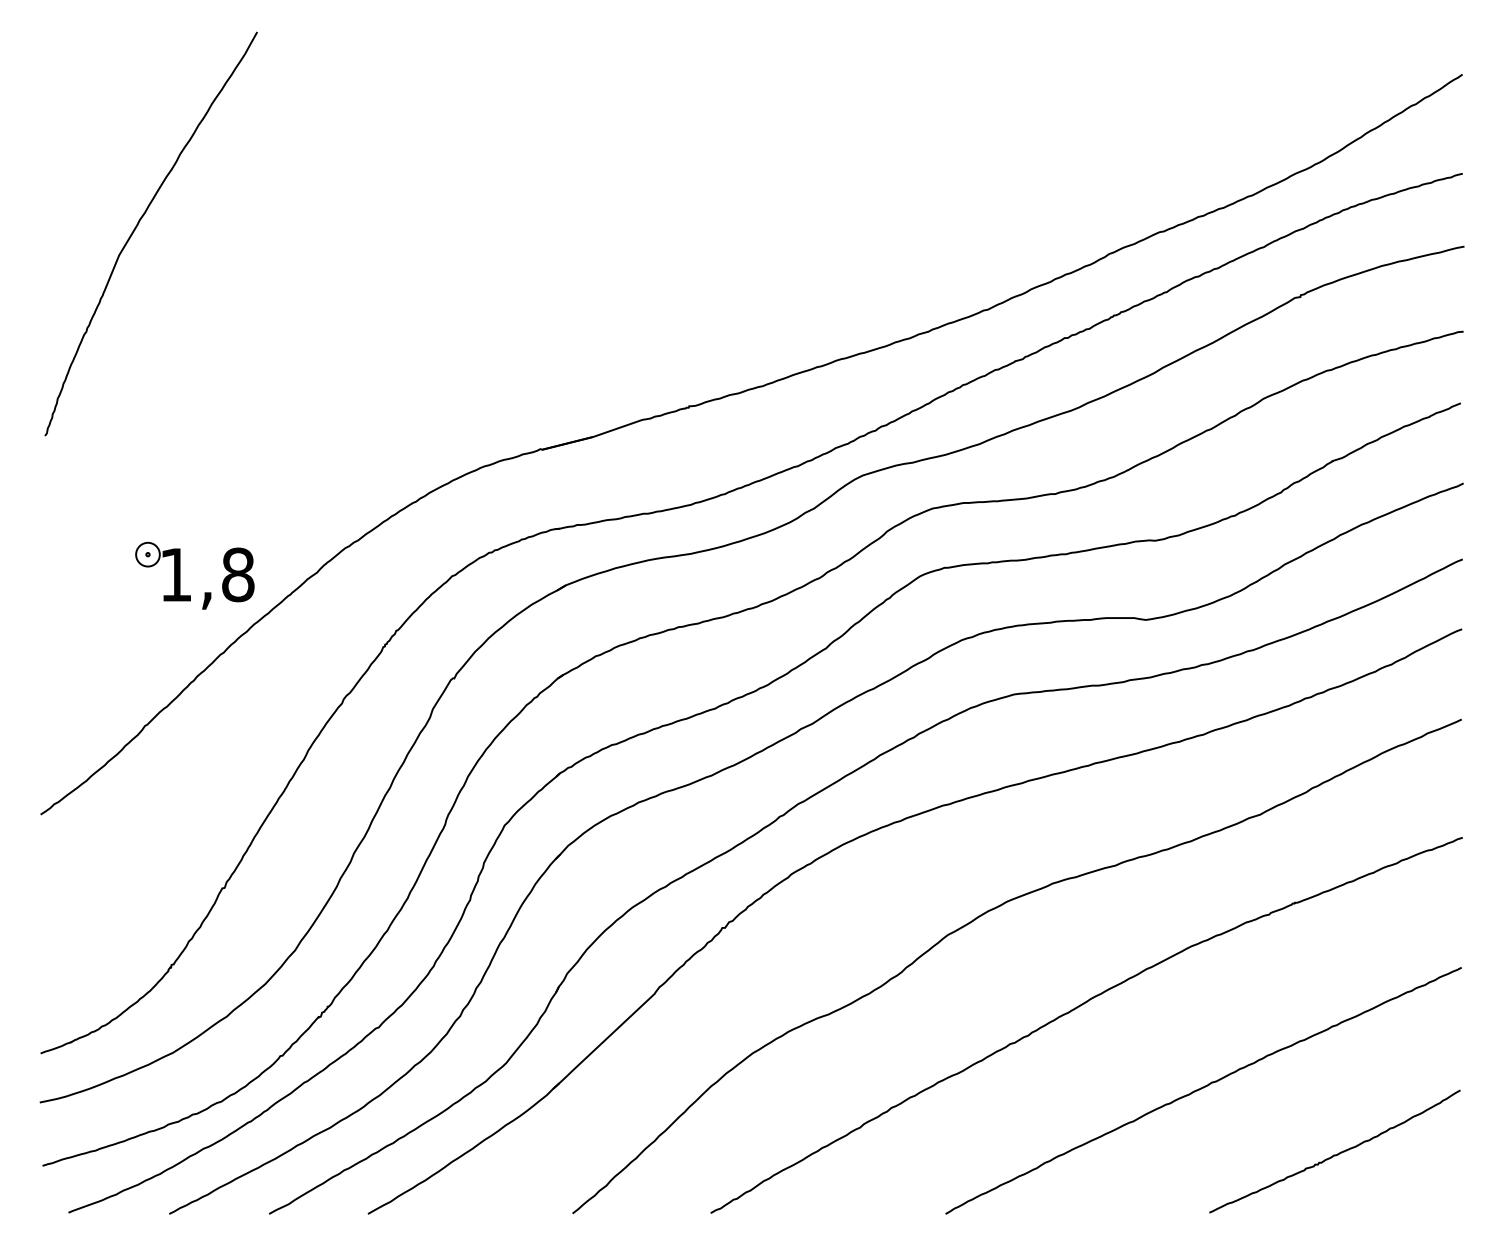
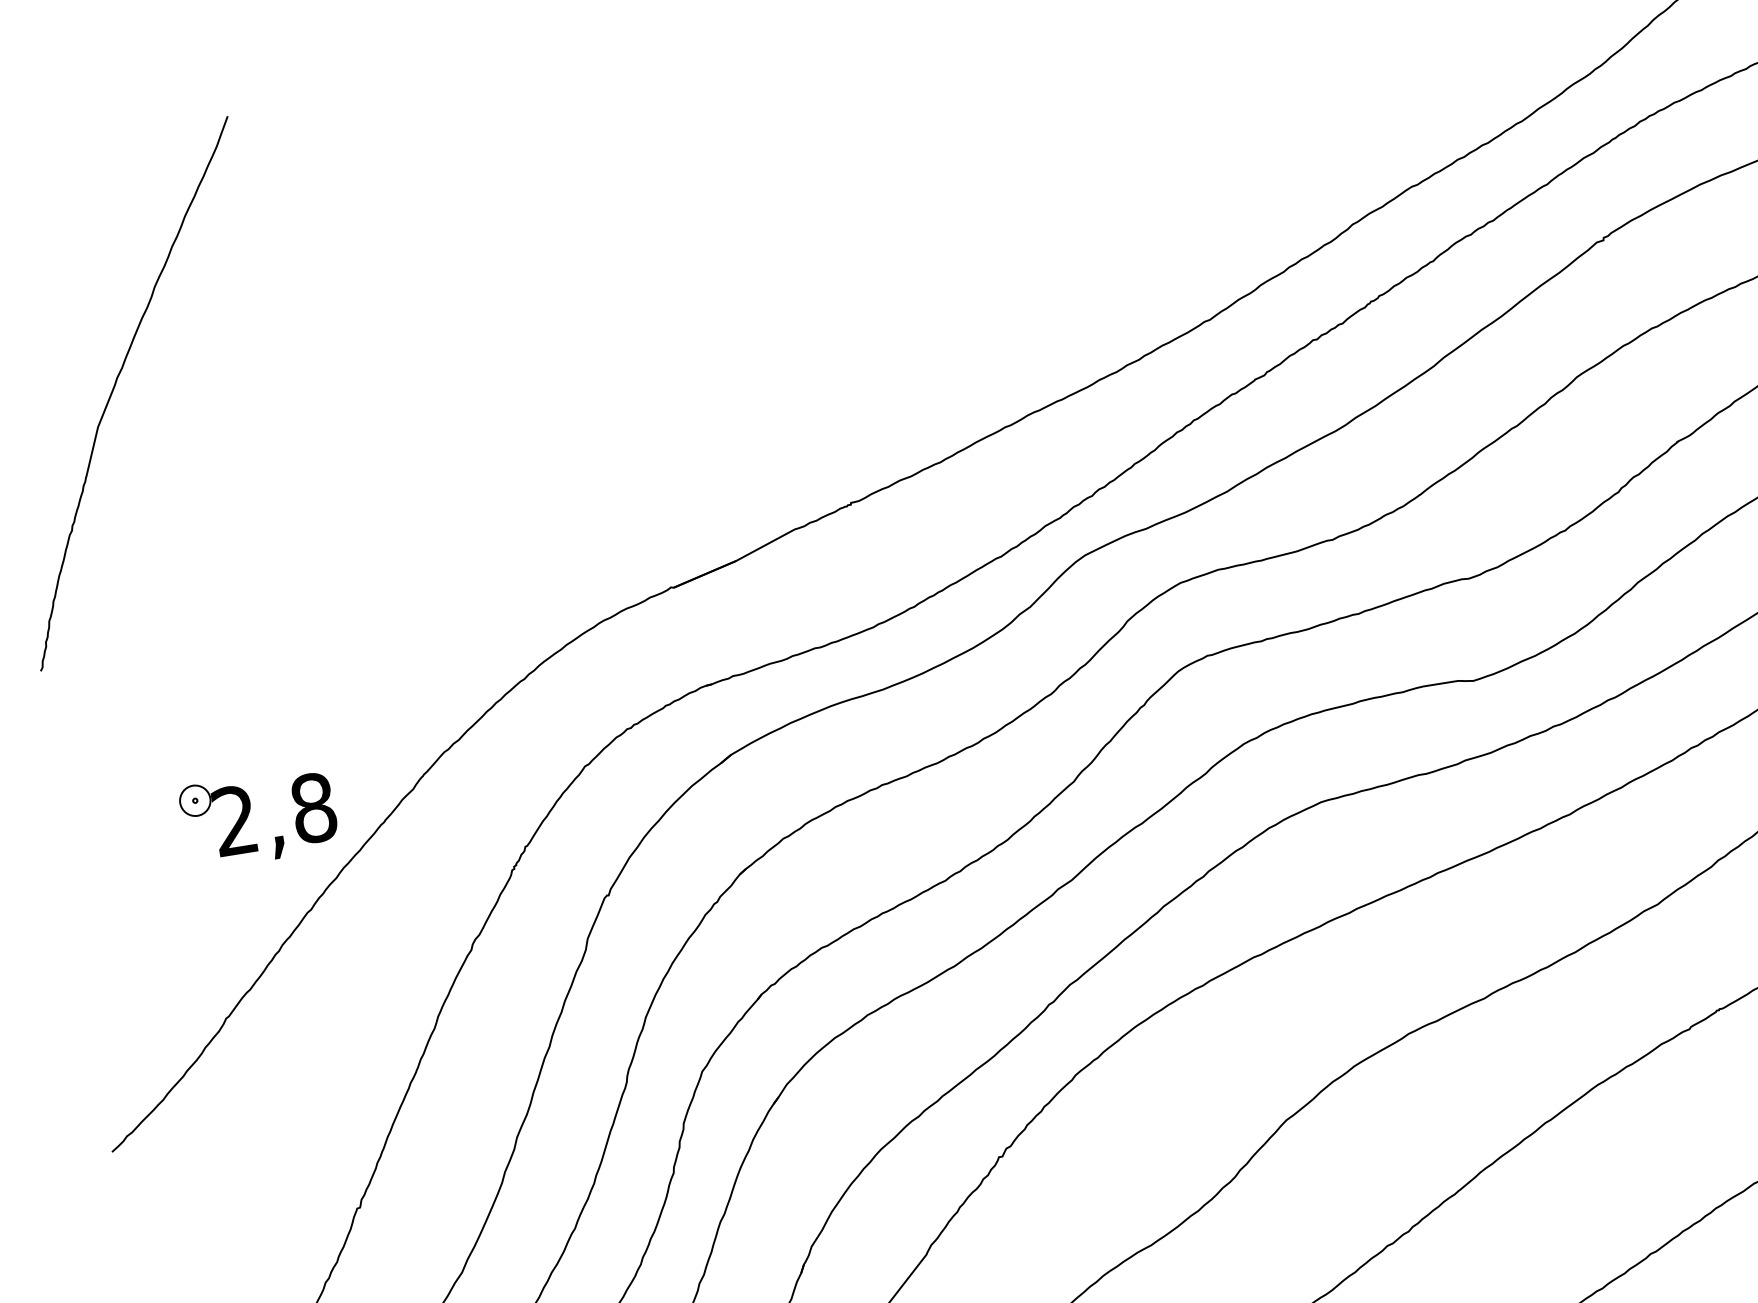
text: (175, 574) -> (234, 820), 1,8 -> 2,8

